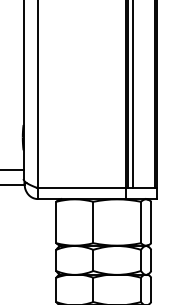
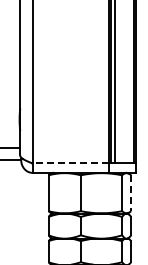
line: (81, 188) -> (70, 163), solid -> dashed
line: (151, 222) -> (131, 193), solid -> dashed

